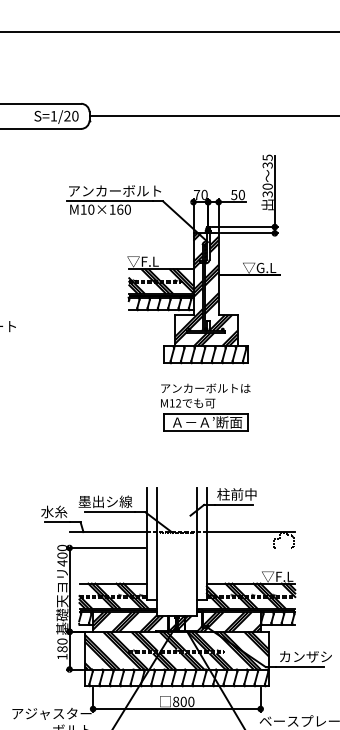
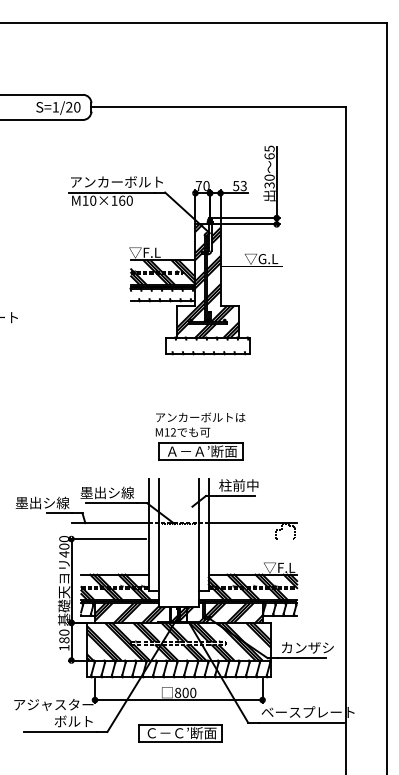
text: (267, 165) -> (269, 156), 35 -> 65
text: (241, 195) -> (243, 186), 50 -> 53
hatch: (159, 303) -> (161, 294), removed
hatch: (205, 354) -> (207, 345), removed
part: (205, 407) -> (200, 436), moved
text: (40, 511) -> (42, 502), 水糸 -> 墨出シ線

